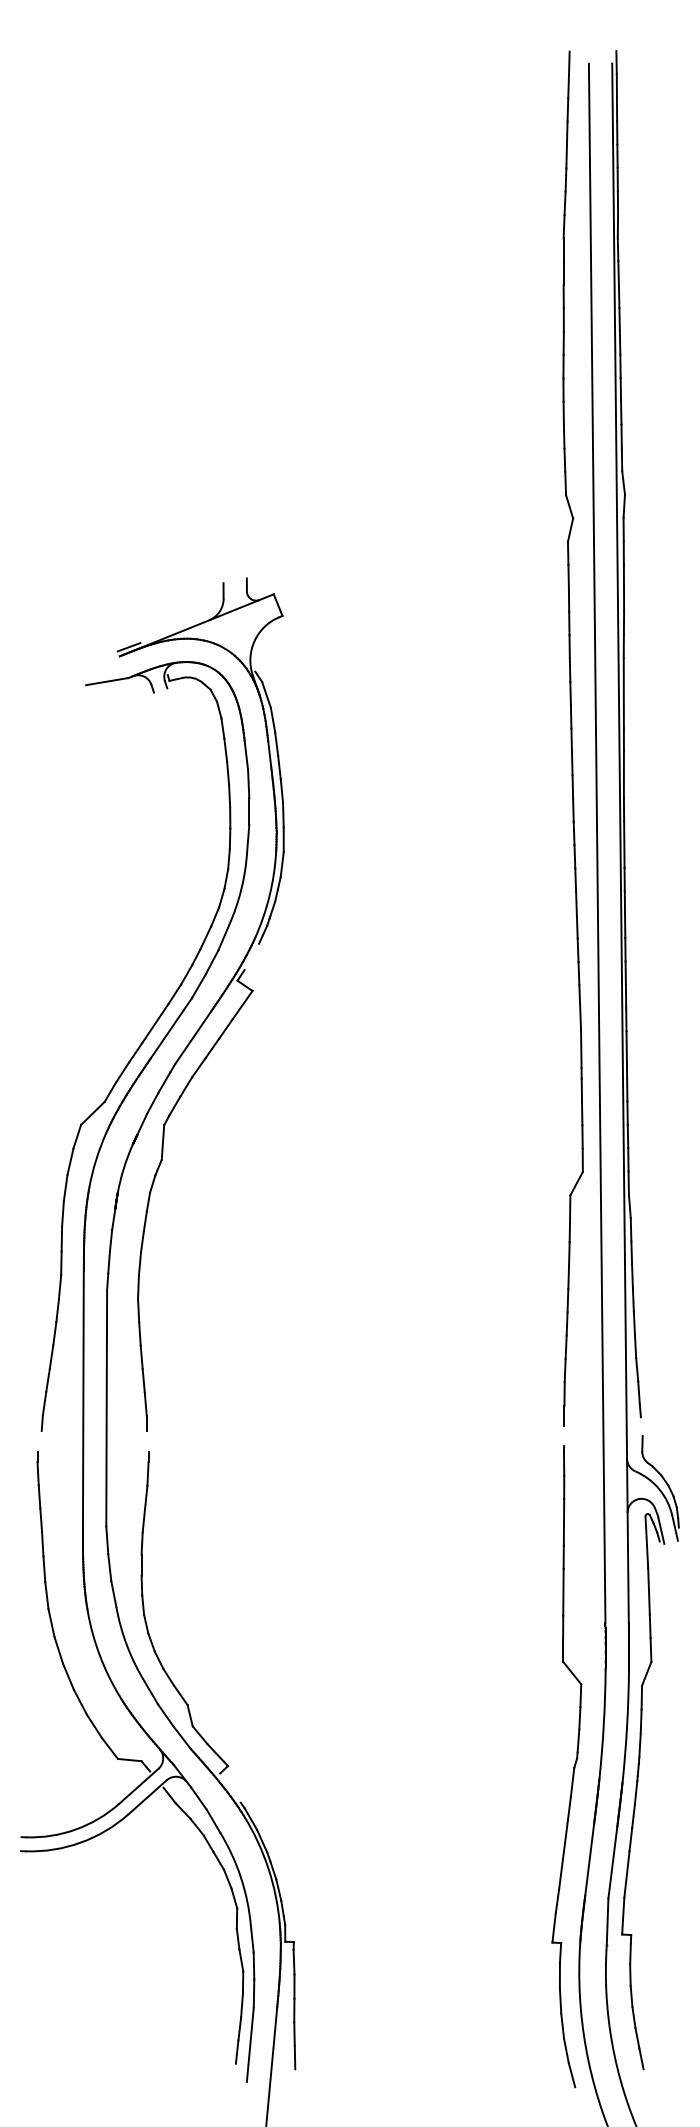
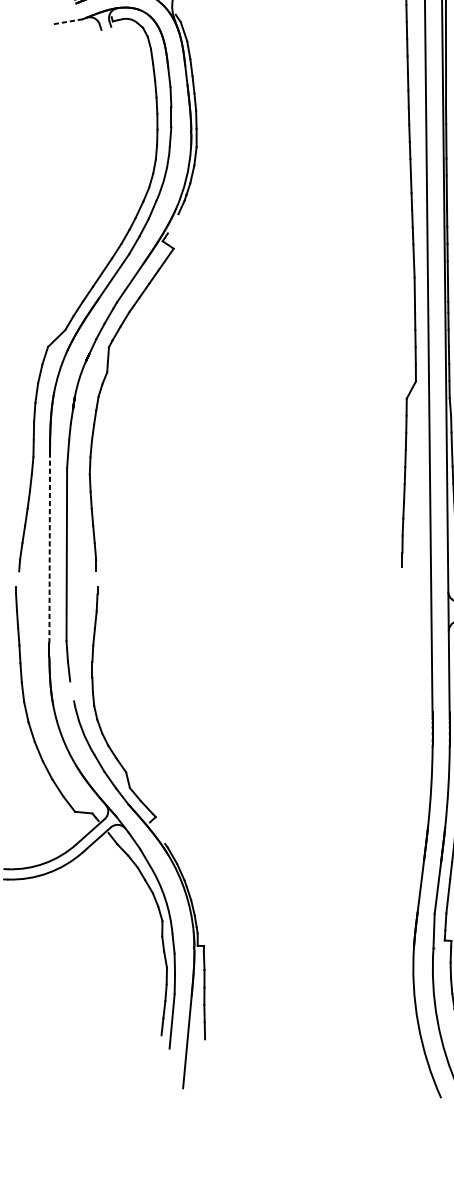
line: (106, 681) -> (66, 21), solid -> dashed
line: (83, 1399) -> (49, 548), solid -> dashed
line: (113, 1594) -> (71, 691), removed
part: (573, 1766) -> (409, 817), removed

